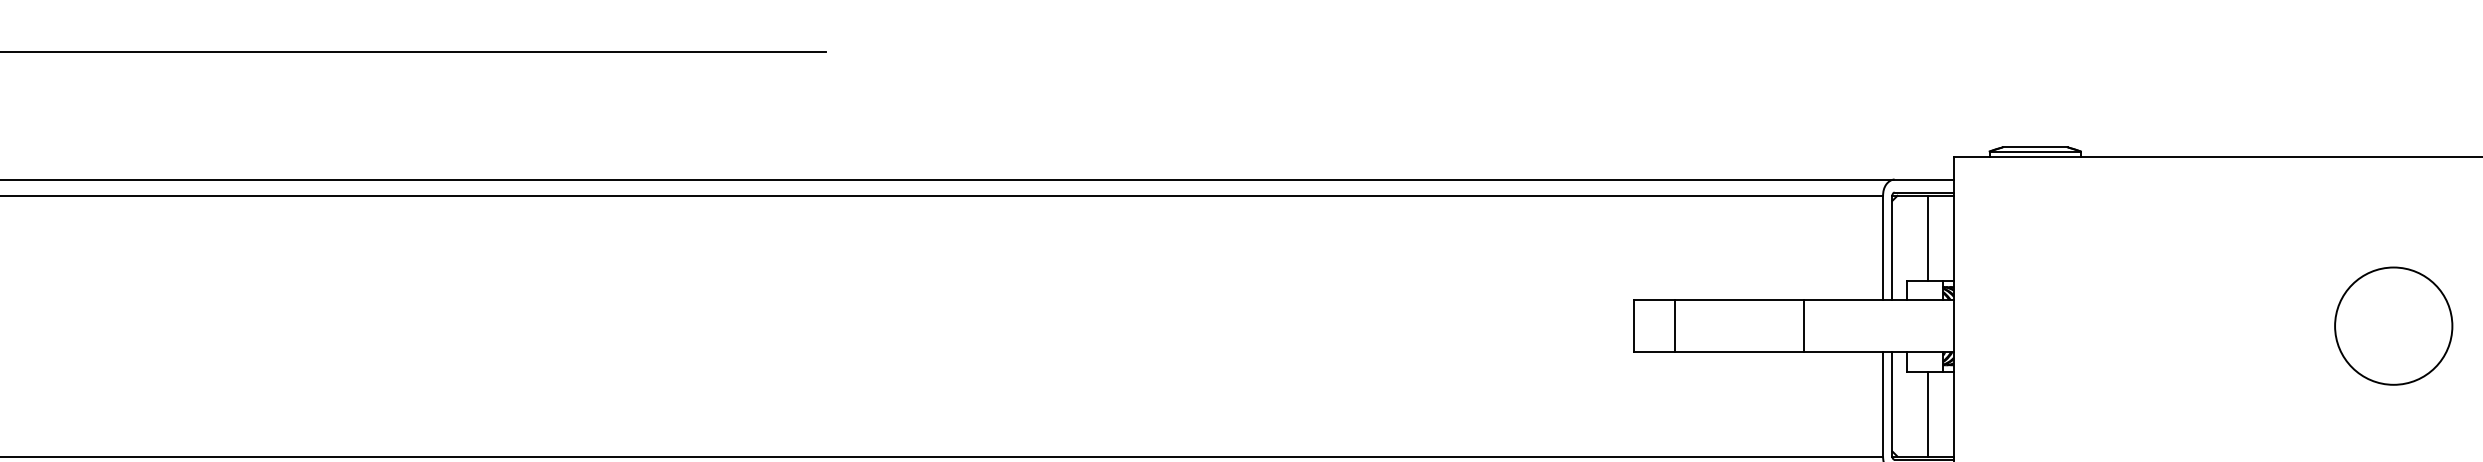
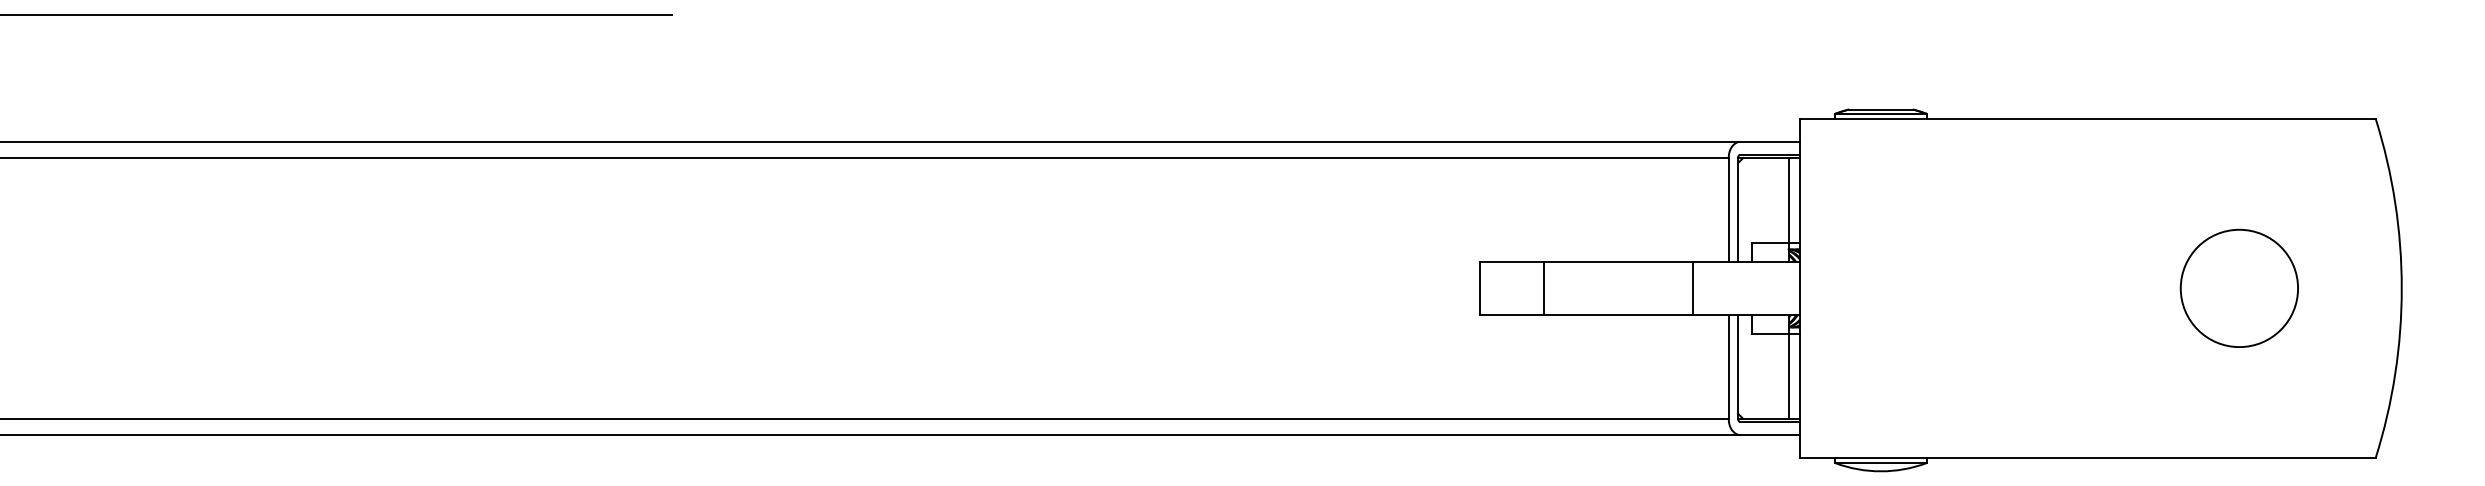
line: (1927, 238) -> (1788, 200), moved
line: (1674, 326) -> (1543, 288), moved
line: (1804, 326) -> (1693, 288), moved
line: (1927, 414) -> (1788, 376), moved

